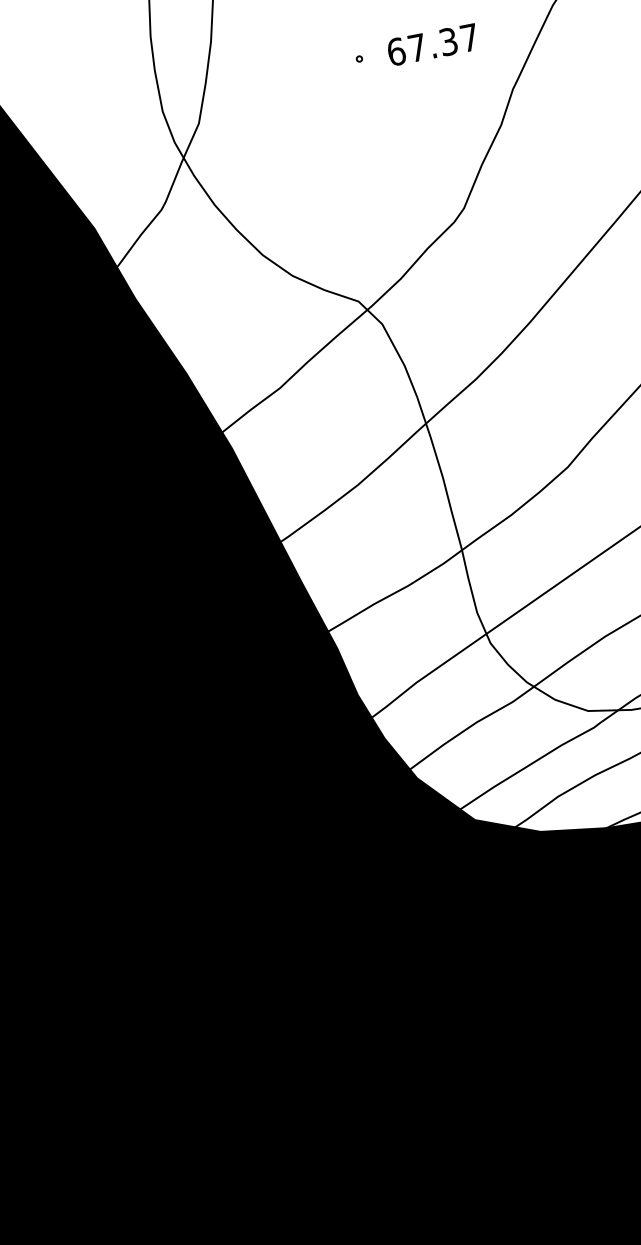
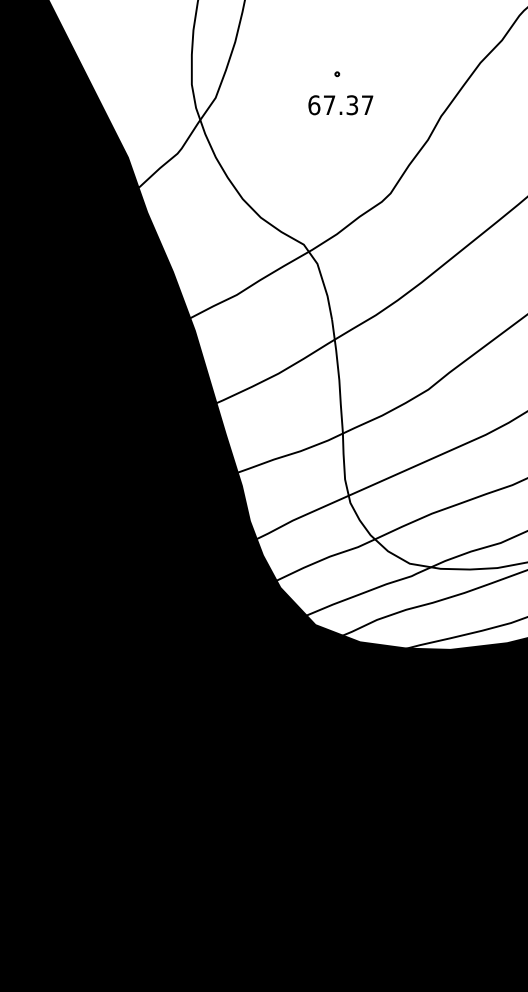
text: (432, 45) -> (340, 105), moved

